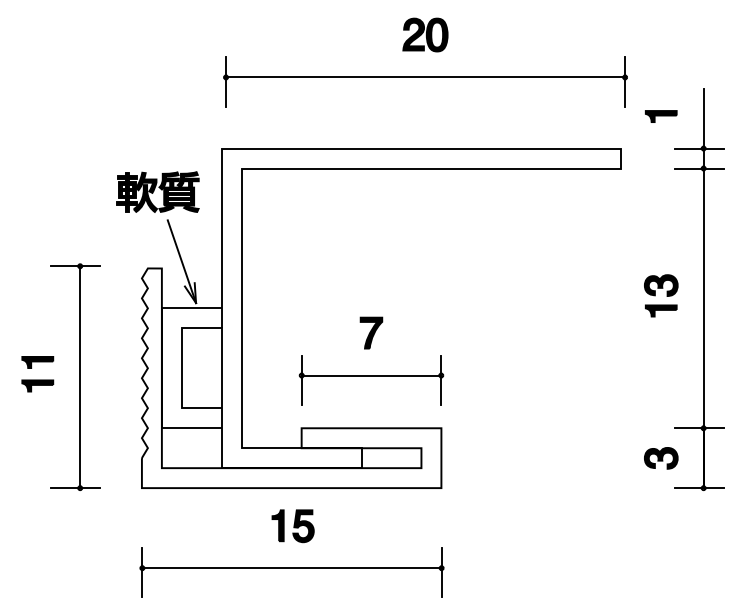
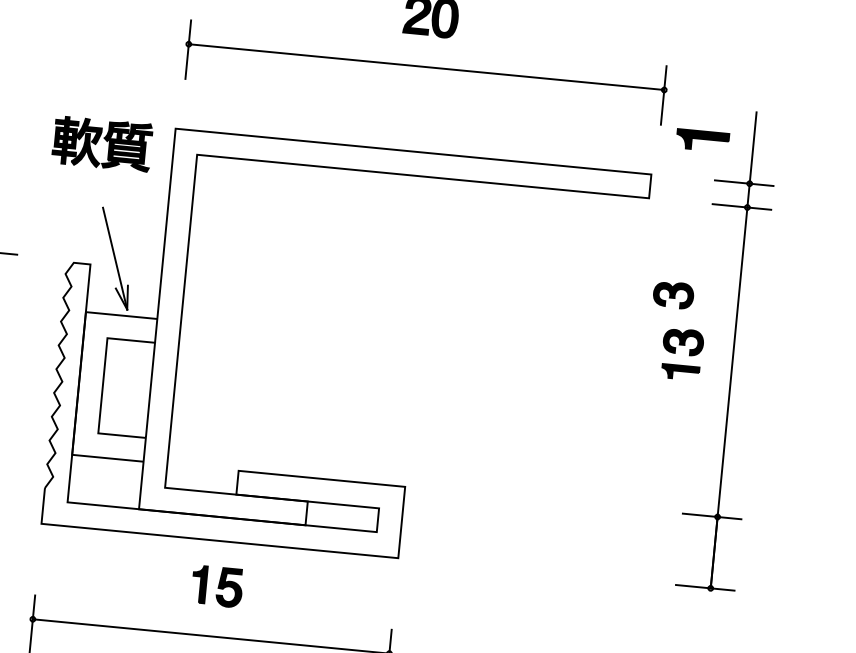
part: (661, 116) -> (703, 140), size x1.4
part: (157, 191) -> (101, 142), moved
part: (369, 349) -> (328, 384), removed
part: (661, 458) -> (673, 295), moved

